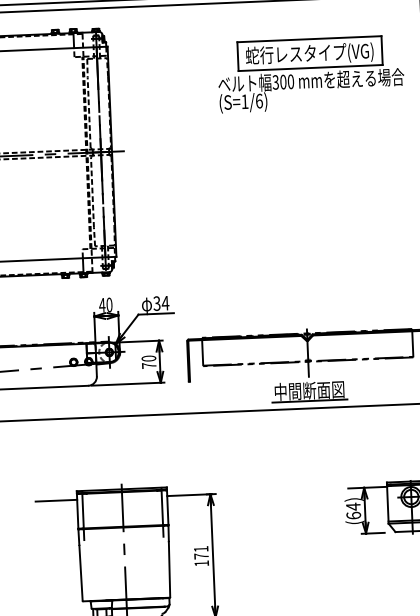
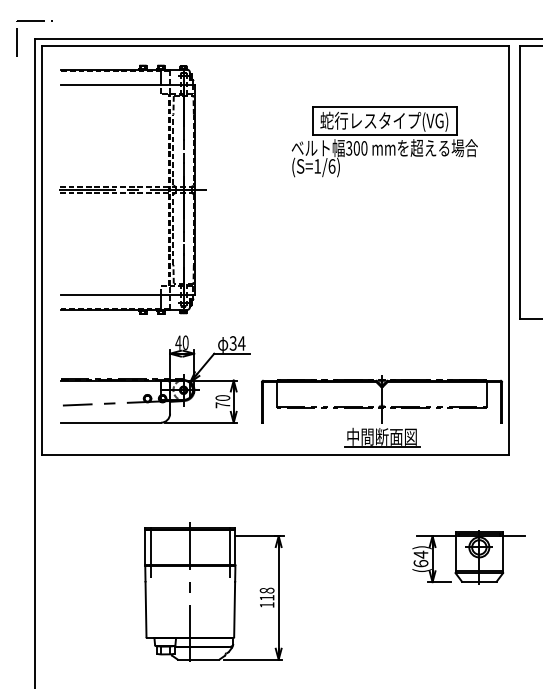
part: (310, 74) -> (384, 141), moved
line: (56, 500) -> (124, 536), removed
text: (200, 551) -> (266, 593), 171 -> 118

